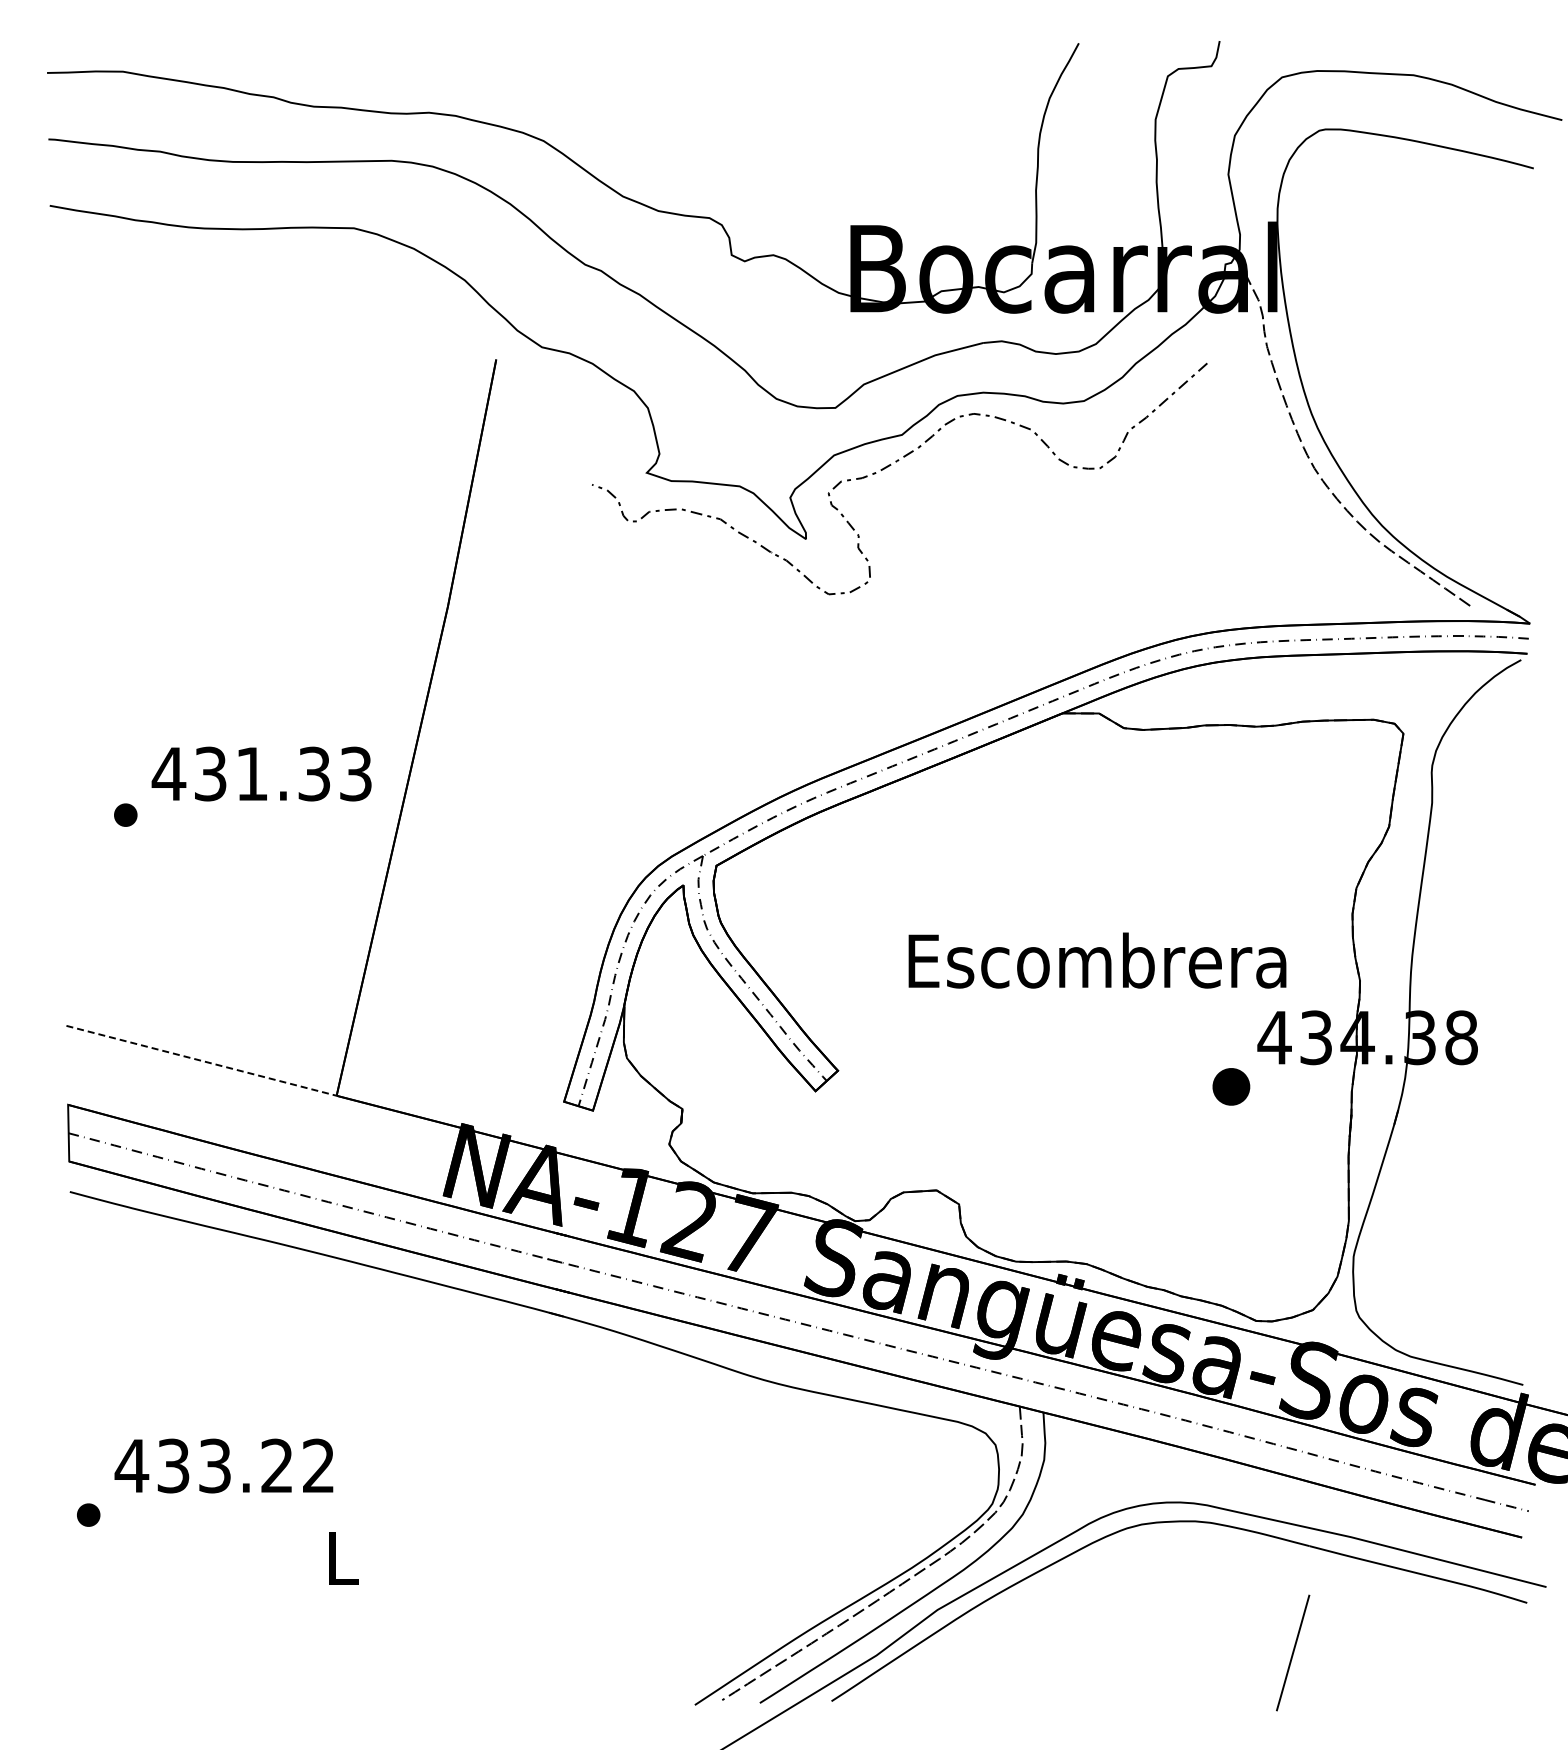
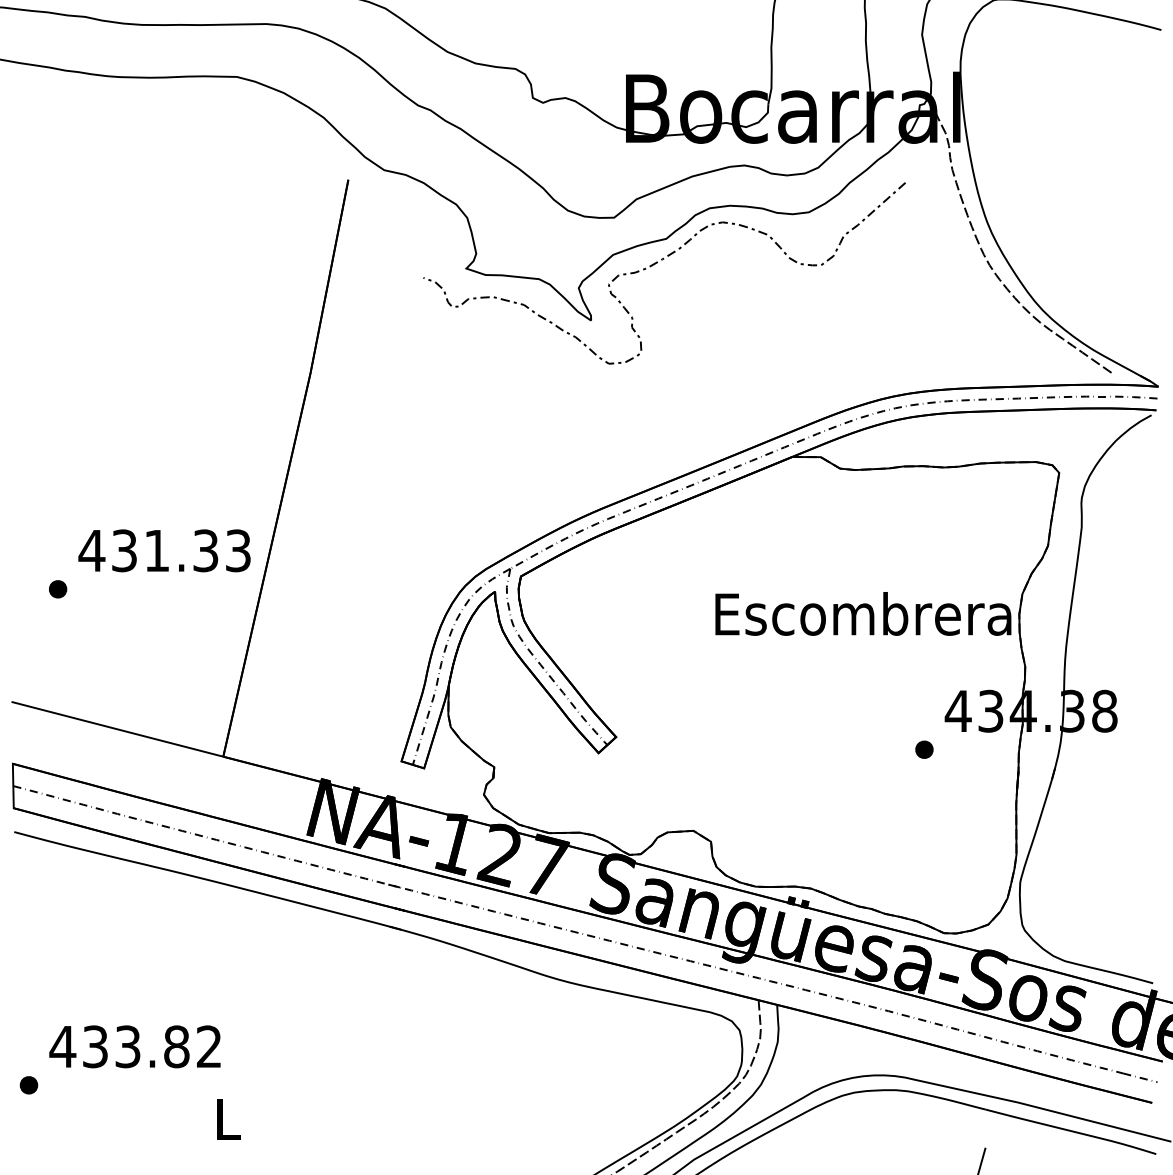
text: (261, 773) -> (164, 550), moved
part: (125, 814) -> (57, 588), moved
text: (1097, 960) -> (863, 613), moved
line: (201, 1060) -> (117, 729), dashed -> solid
part: (1231, 1086) -> (924, 749), size x0.62
text: (277, 1465) -> (176, 1046), 433.22 -> 433.82

